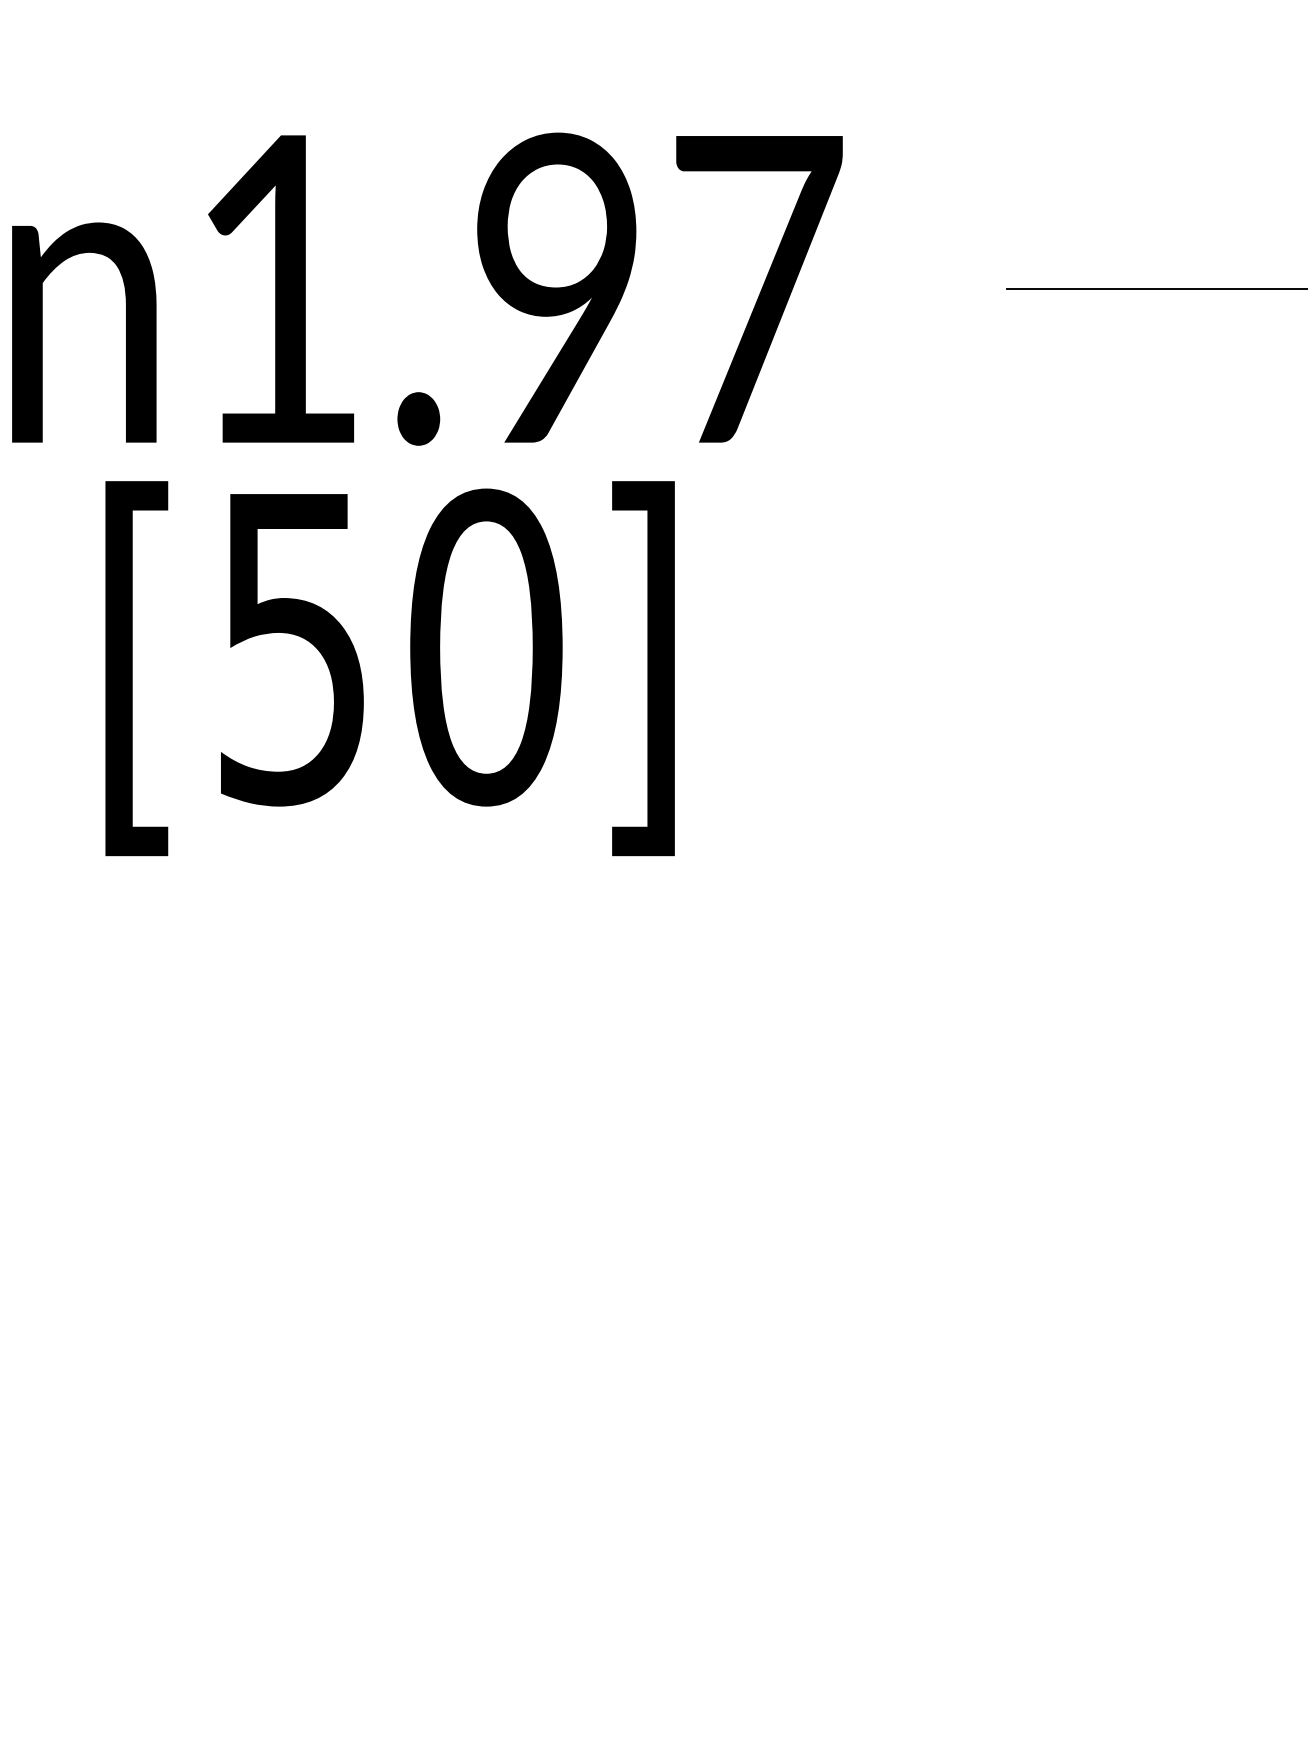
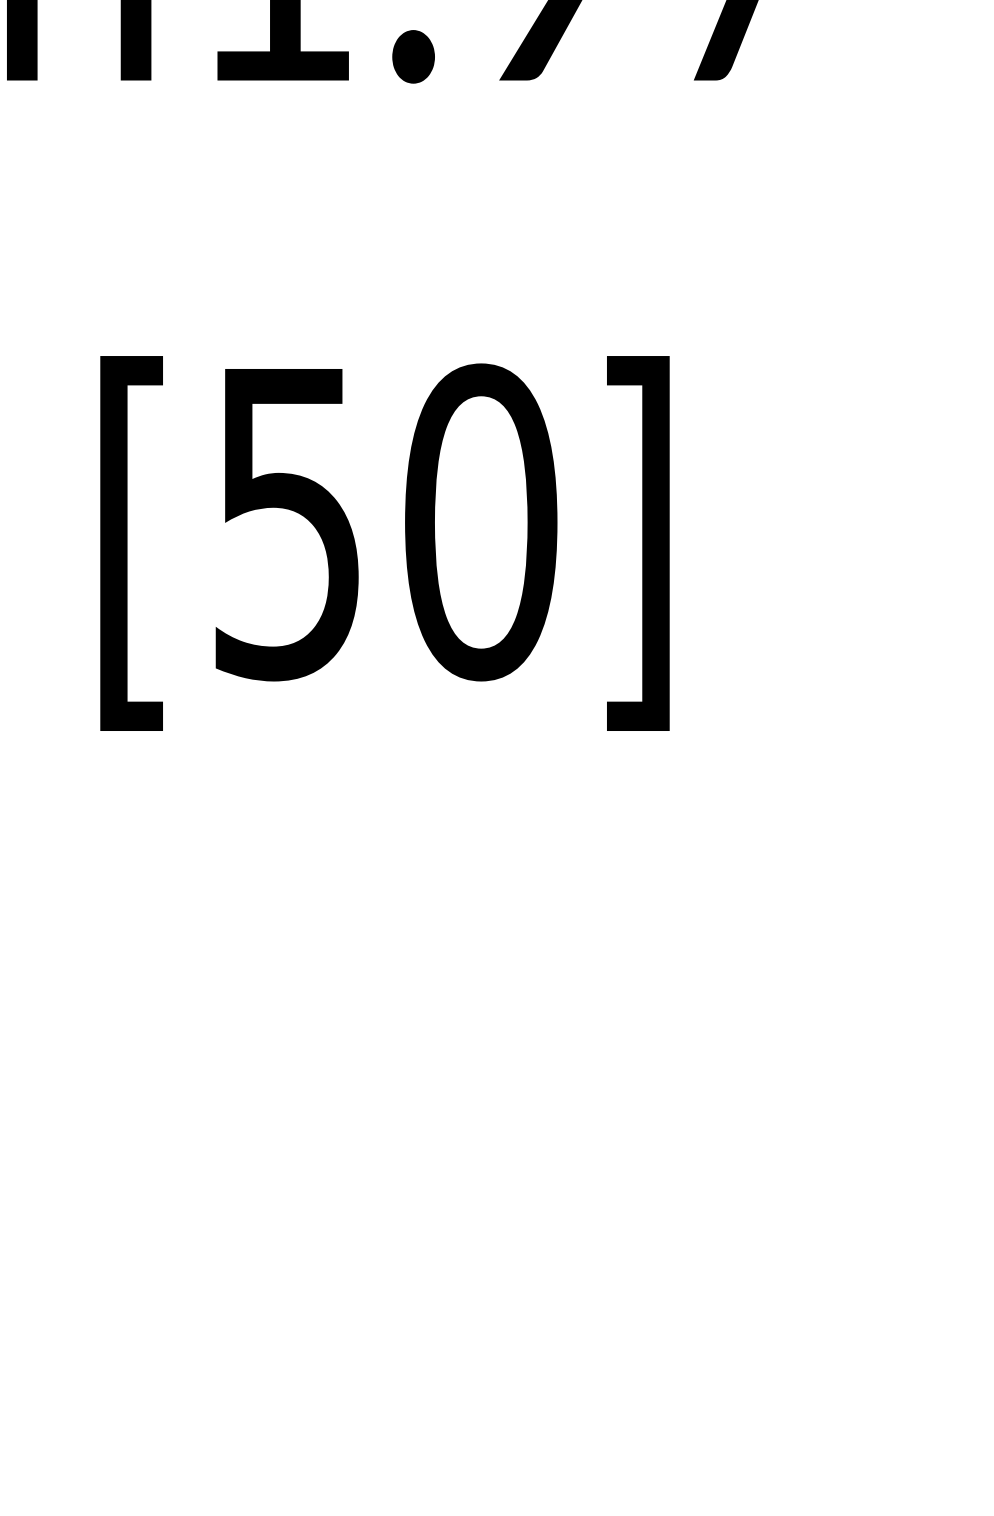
text: (389, 668) -> (384, 543), moved

